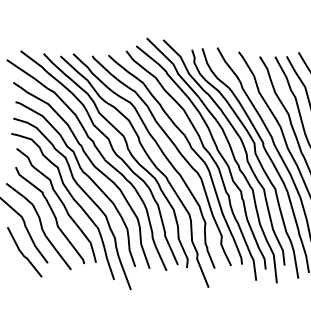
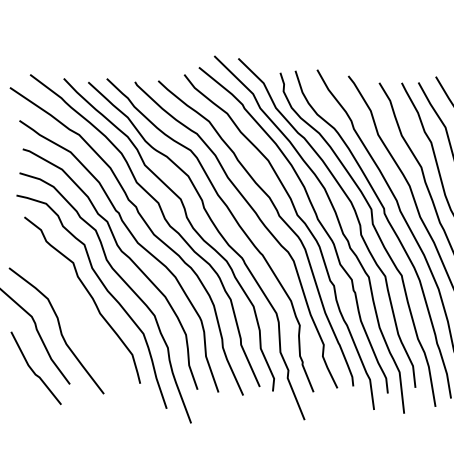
curve: (52, 213) -> (76, 311), removed

